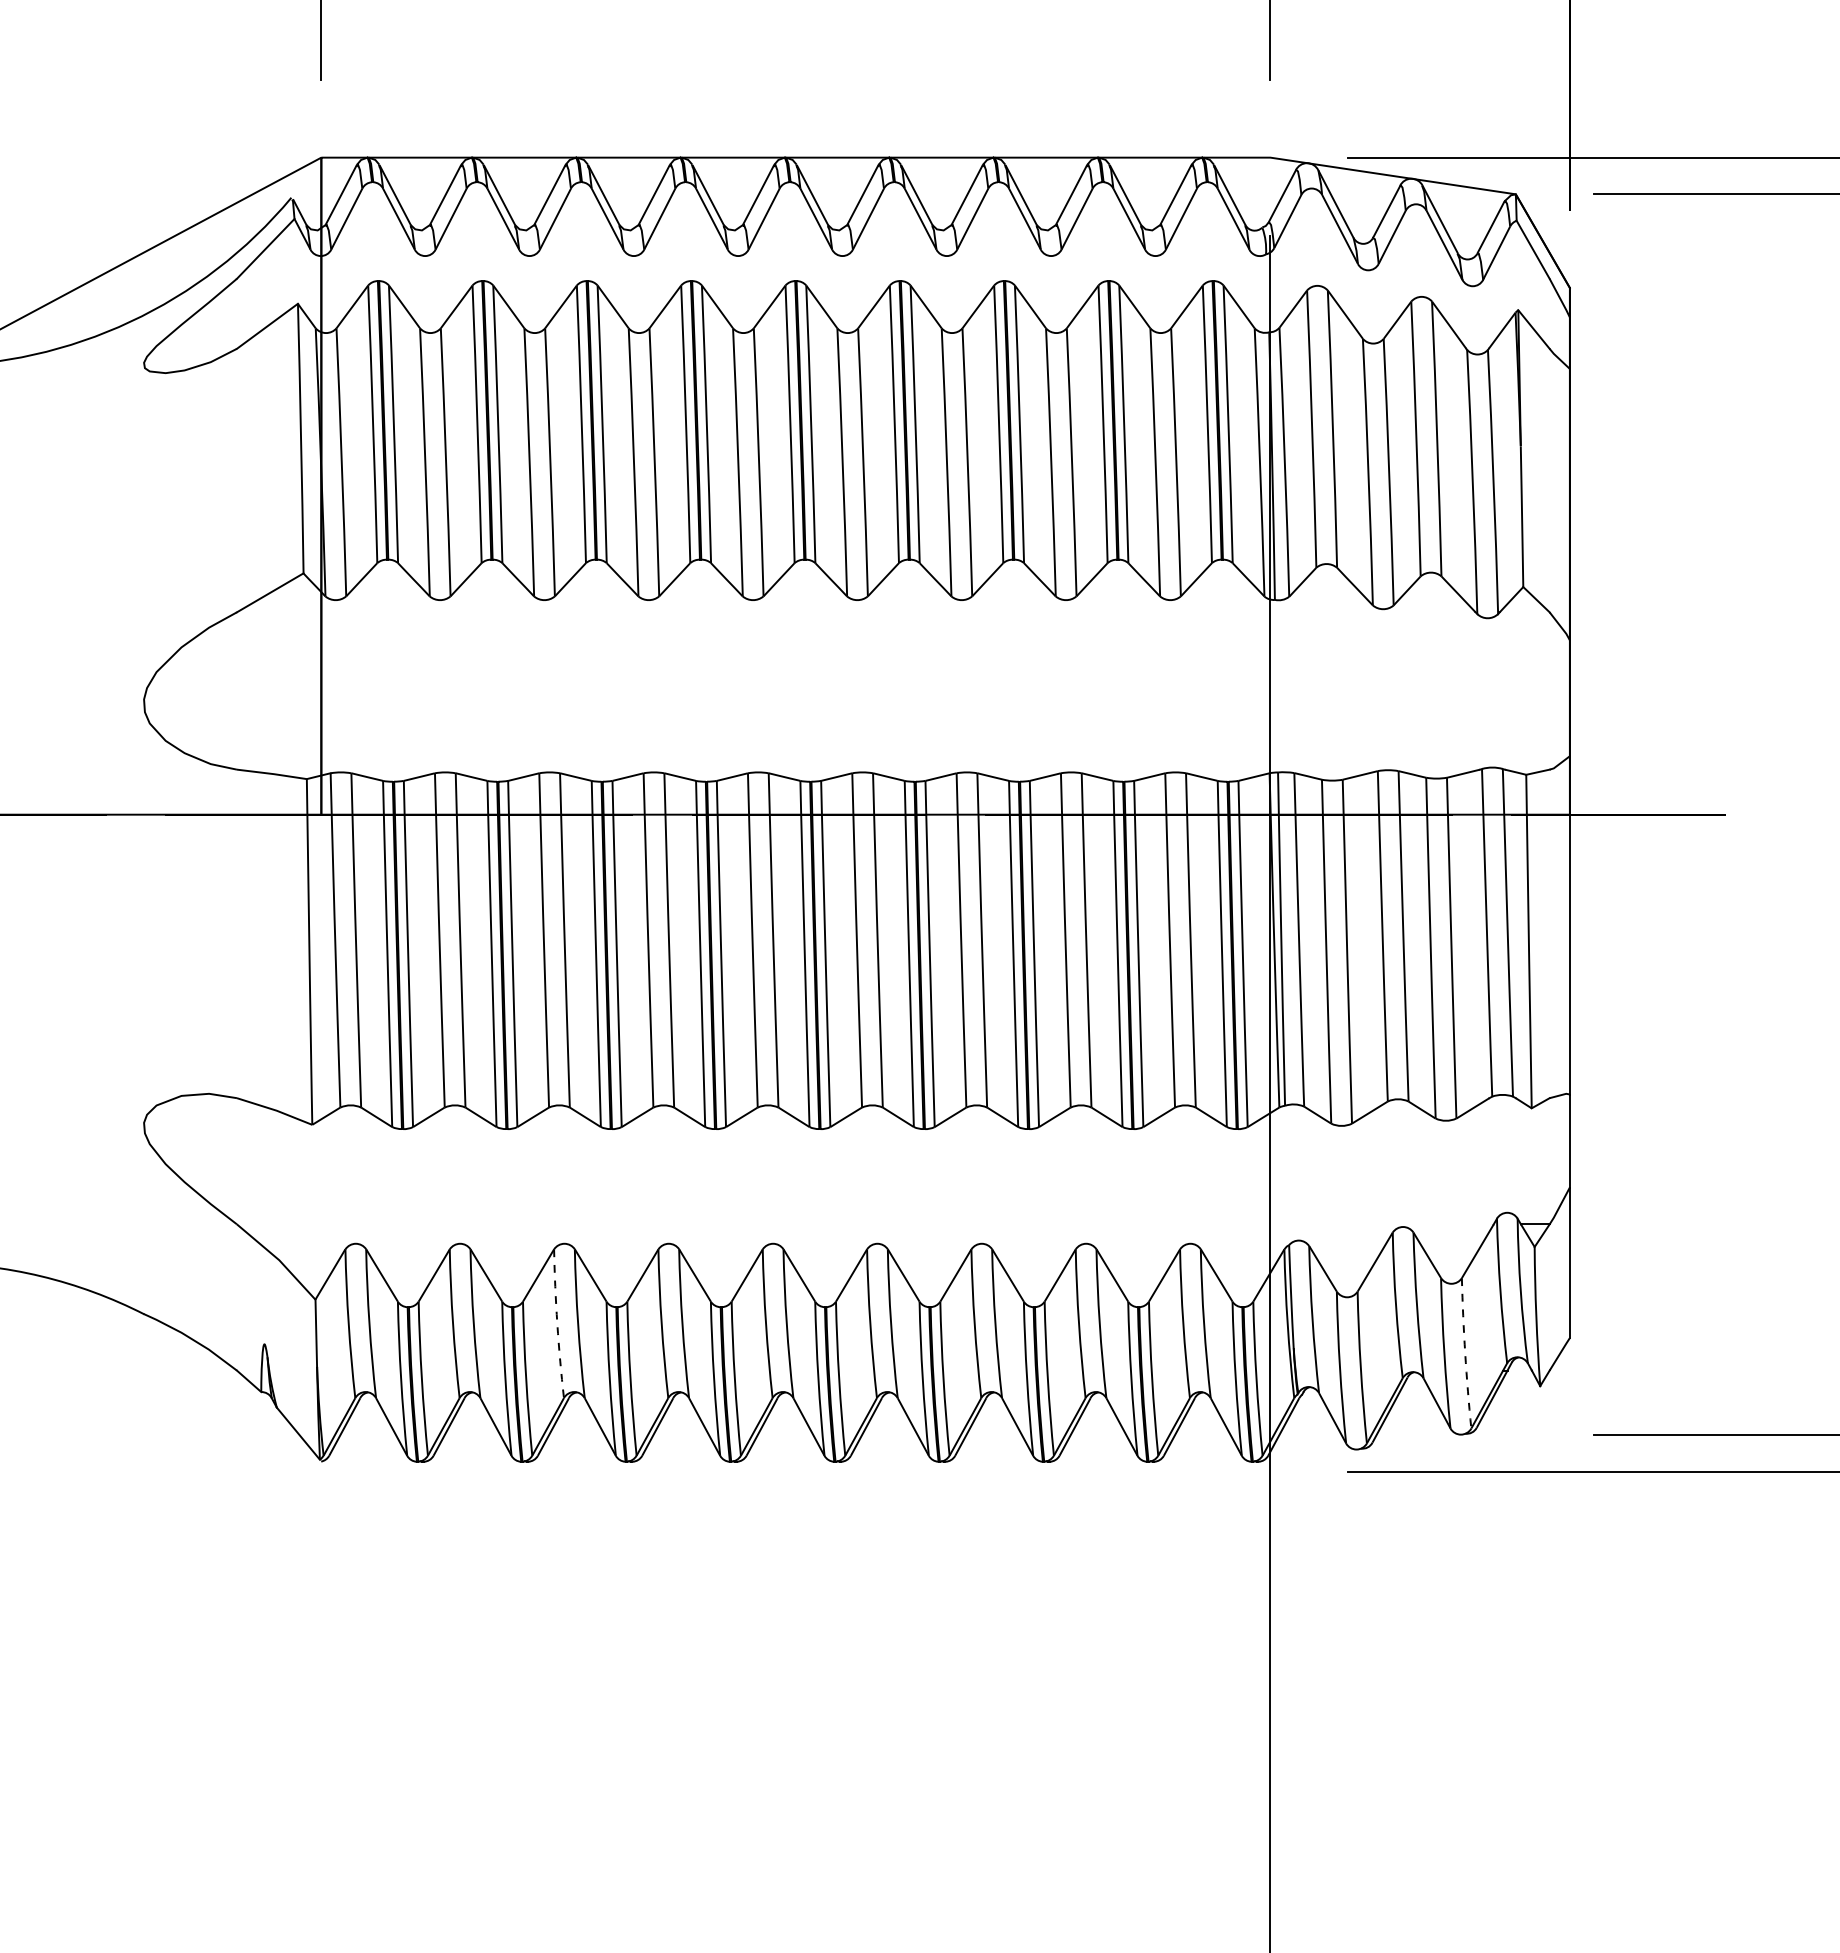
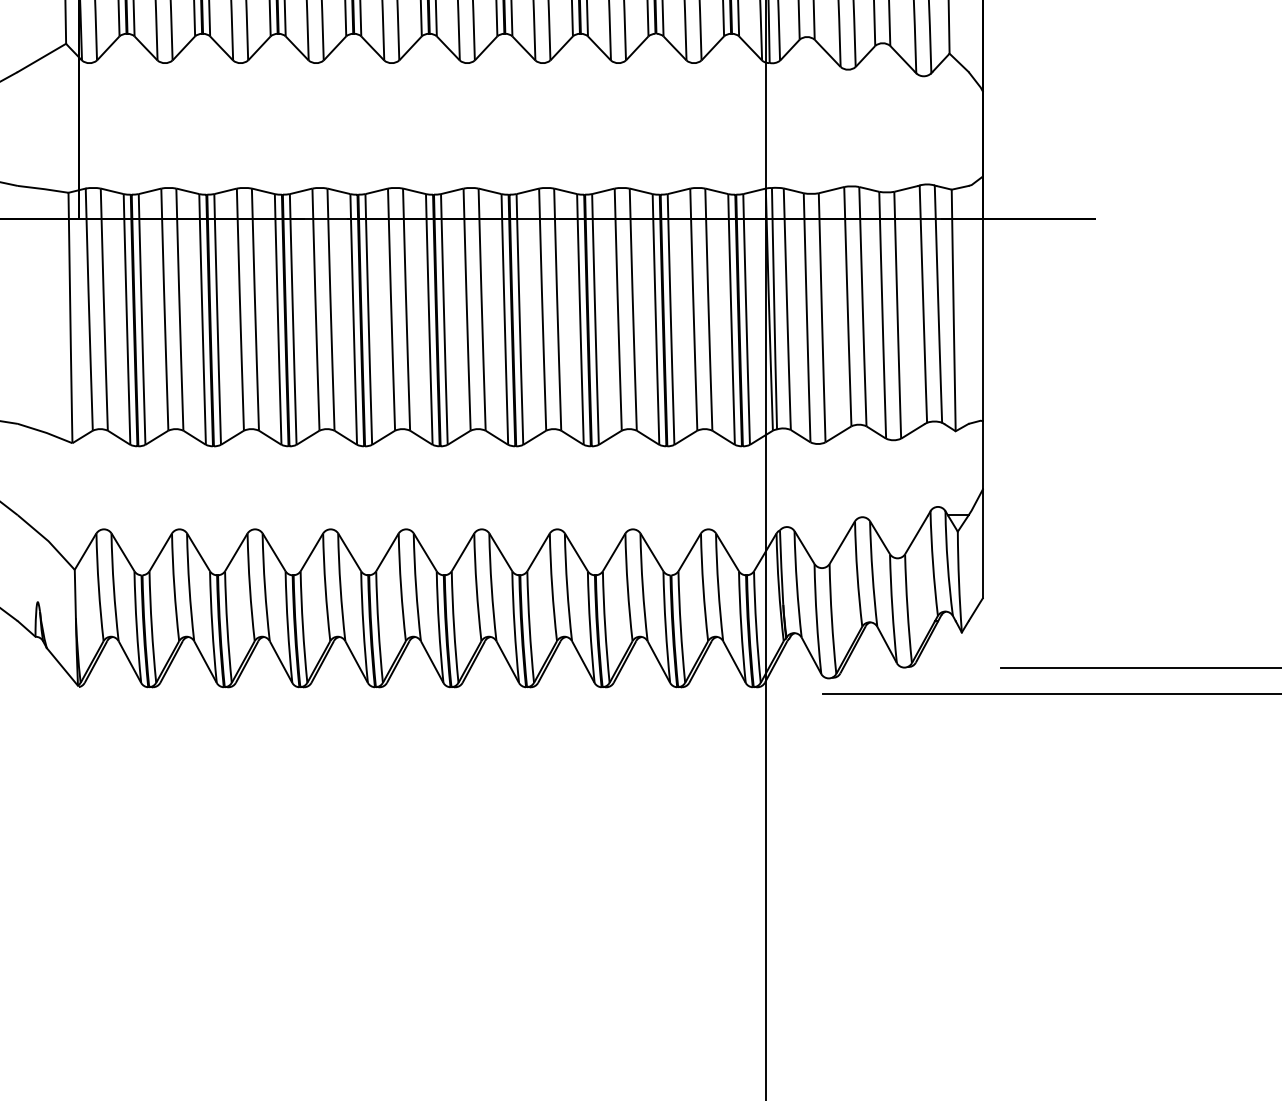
arc: (557, 1323) -> (250, 587), dashed -> solid
arc: (1465, 1353) -> (907, 608), dashed -> solid

